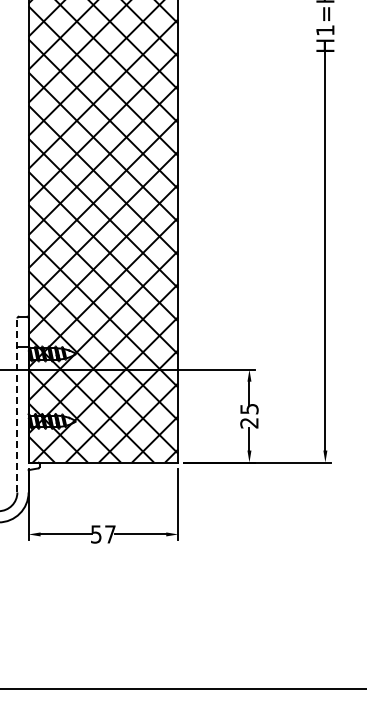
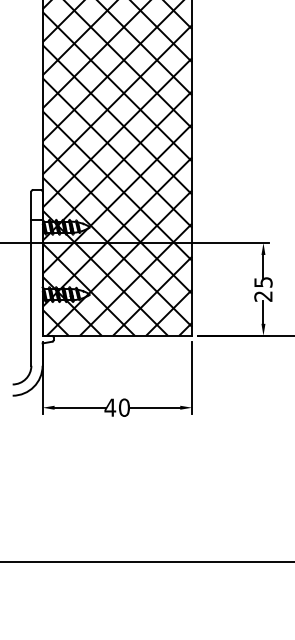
line: (17, 404) -> (31, 277), dashed -> solid
text: (102, 534) -> (116, 407), 57 -> 40

